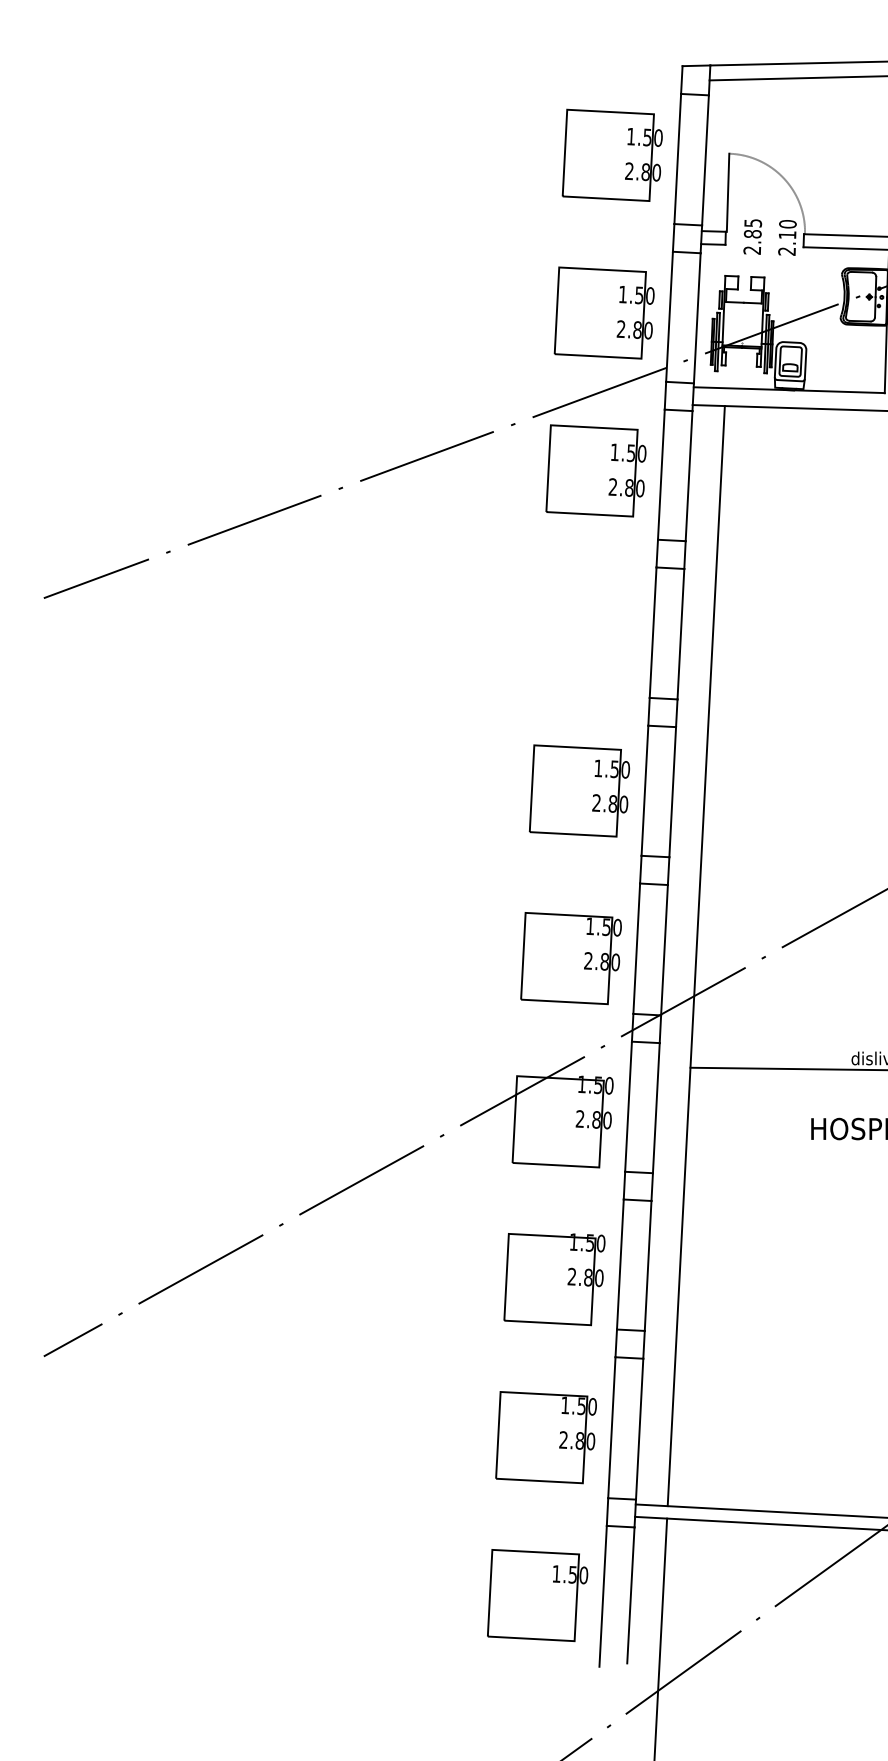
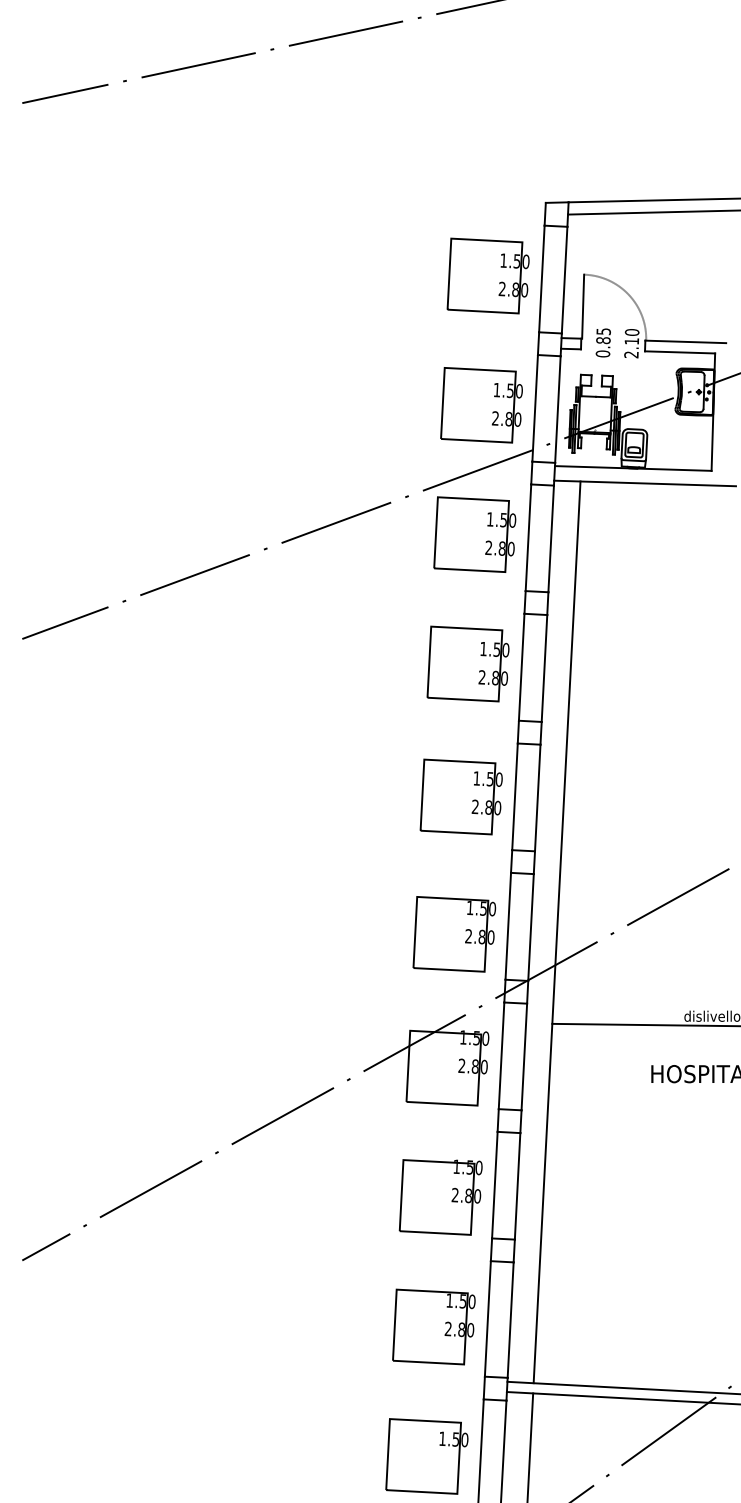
text: (751, 249) -> (602, 353), 2.85 -> 0.85
part: (586, 628) -> (467, 663), added

